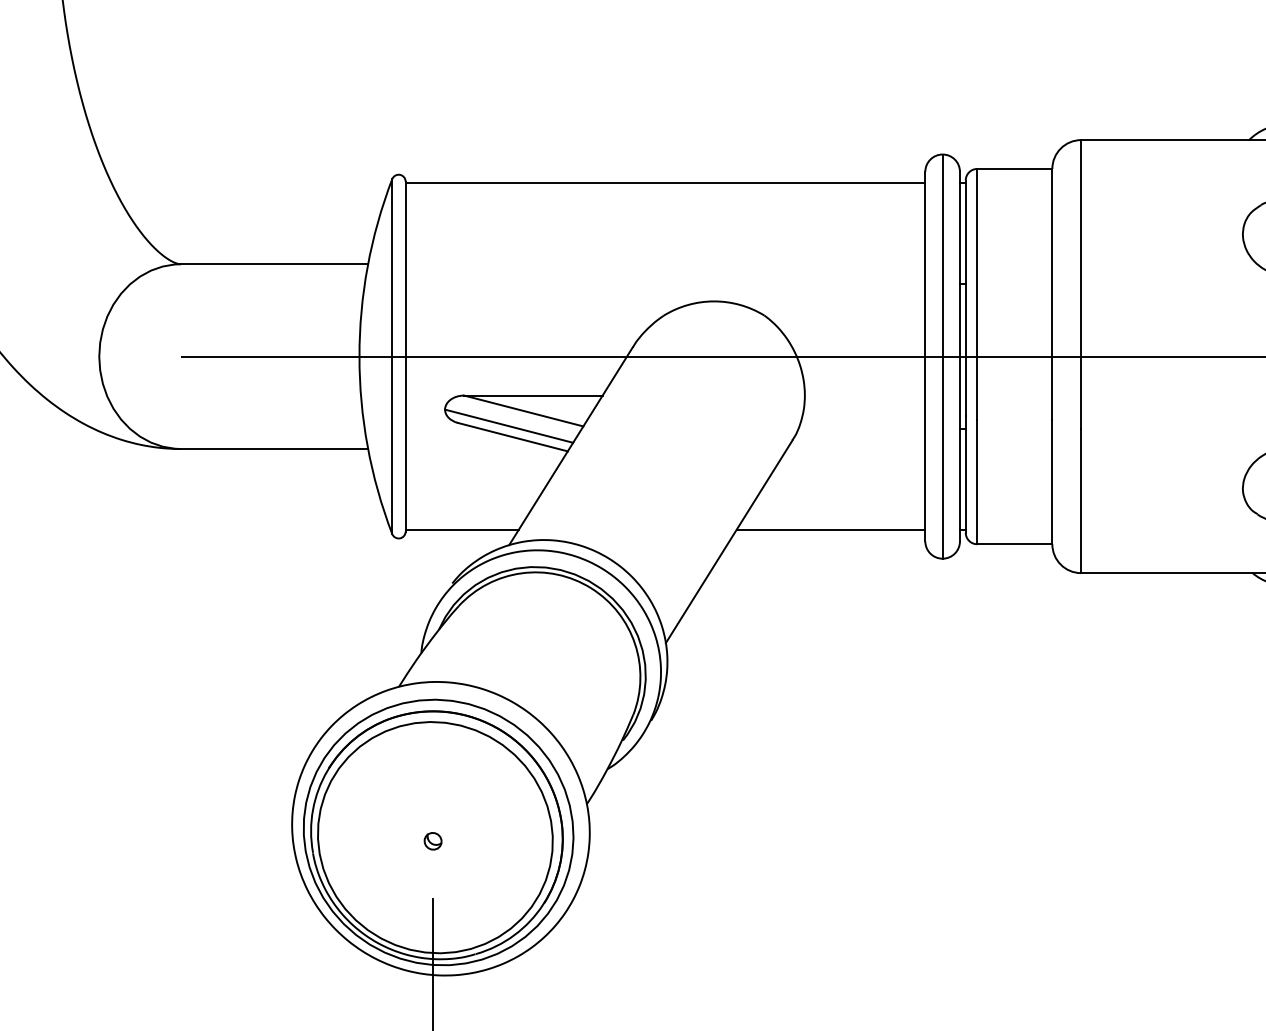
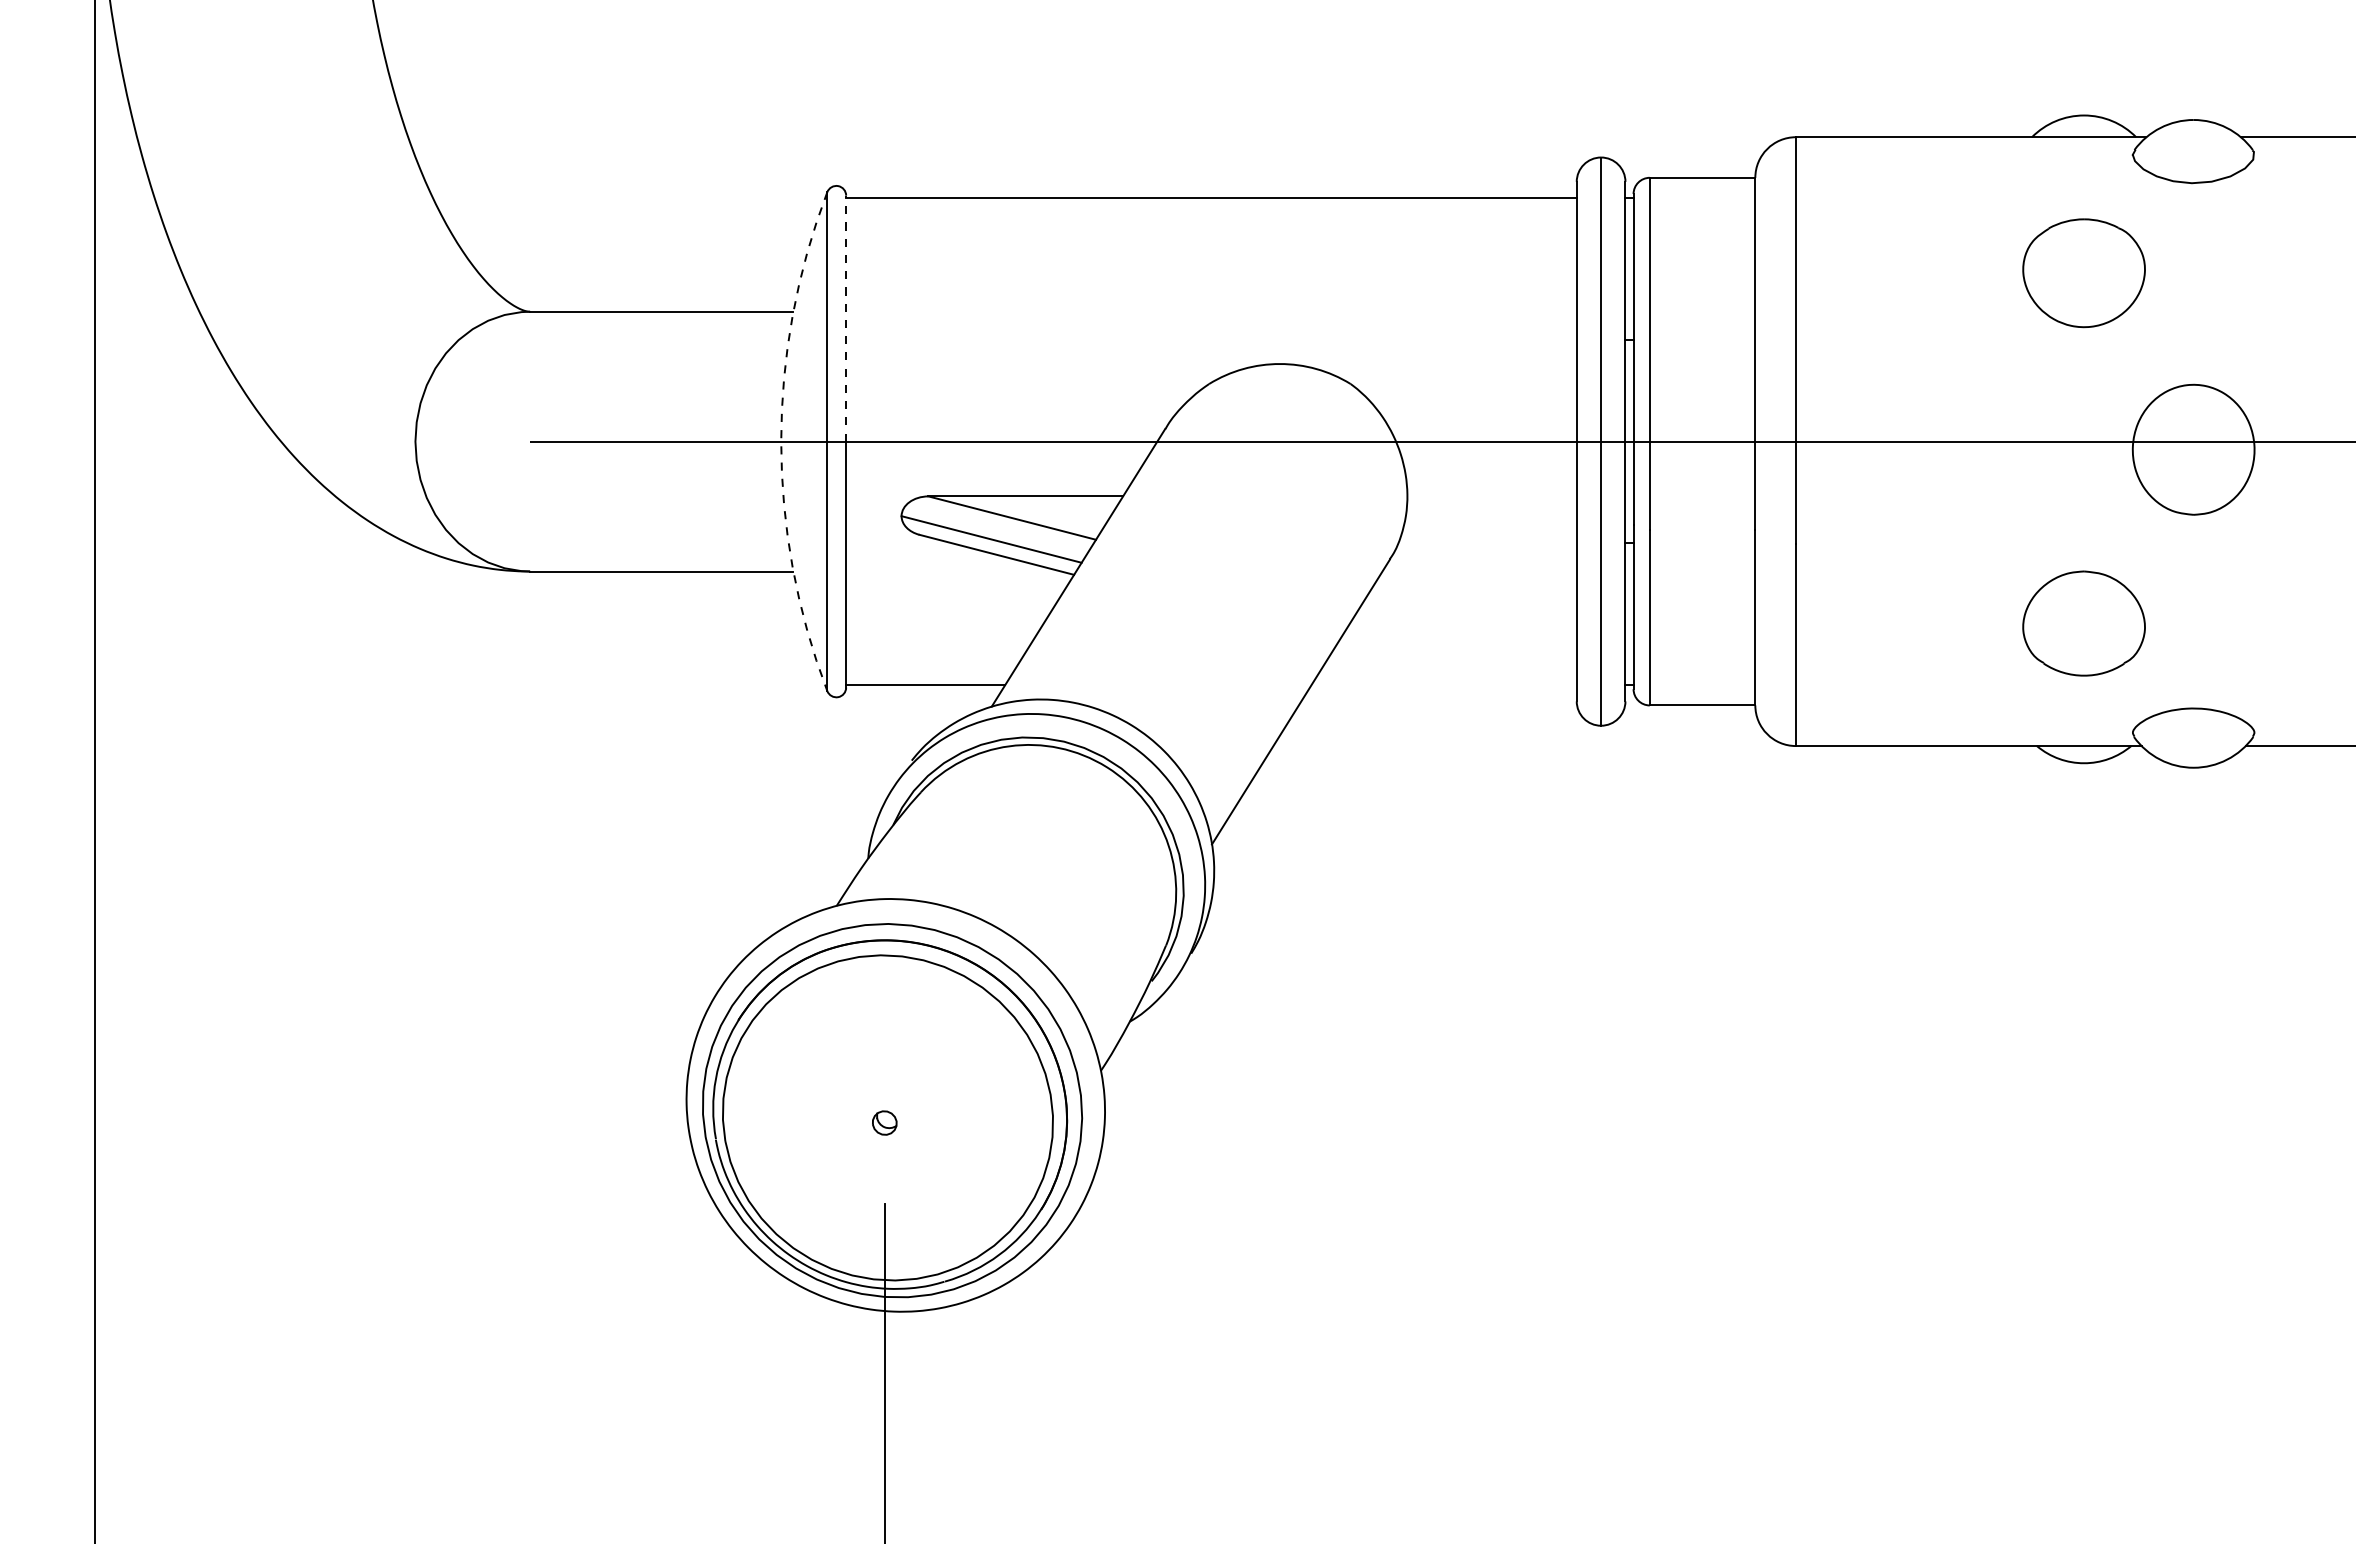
line: (405, 269) -> (846, 318), solid -> dashed
arc: (359, 356) -> (781, 441), solid -> dashed
line: (830, 530) -> (1443, 685), removed

